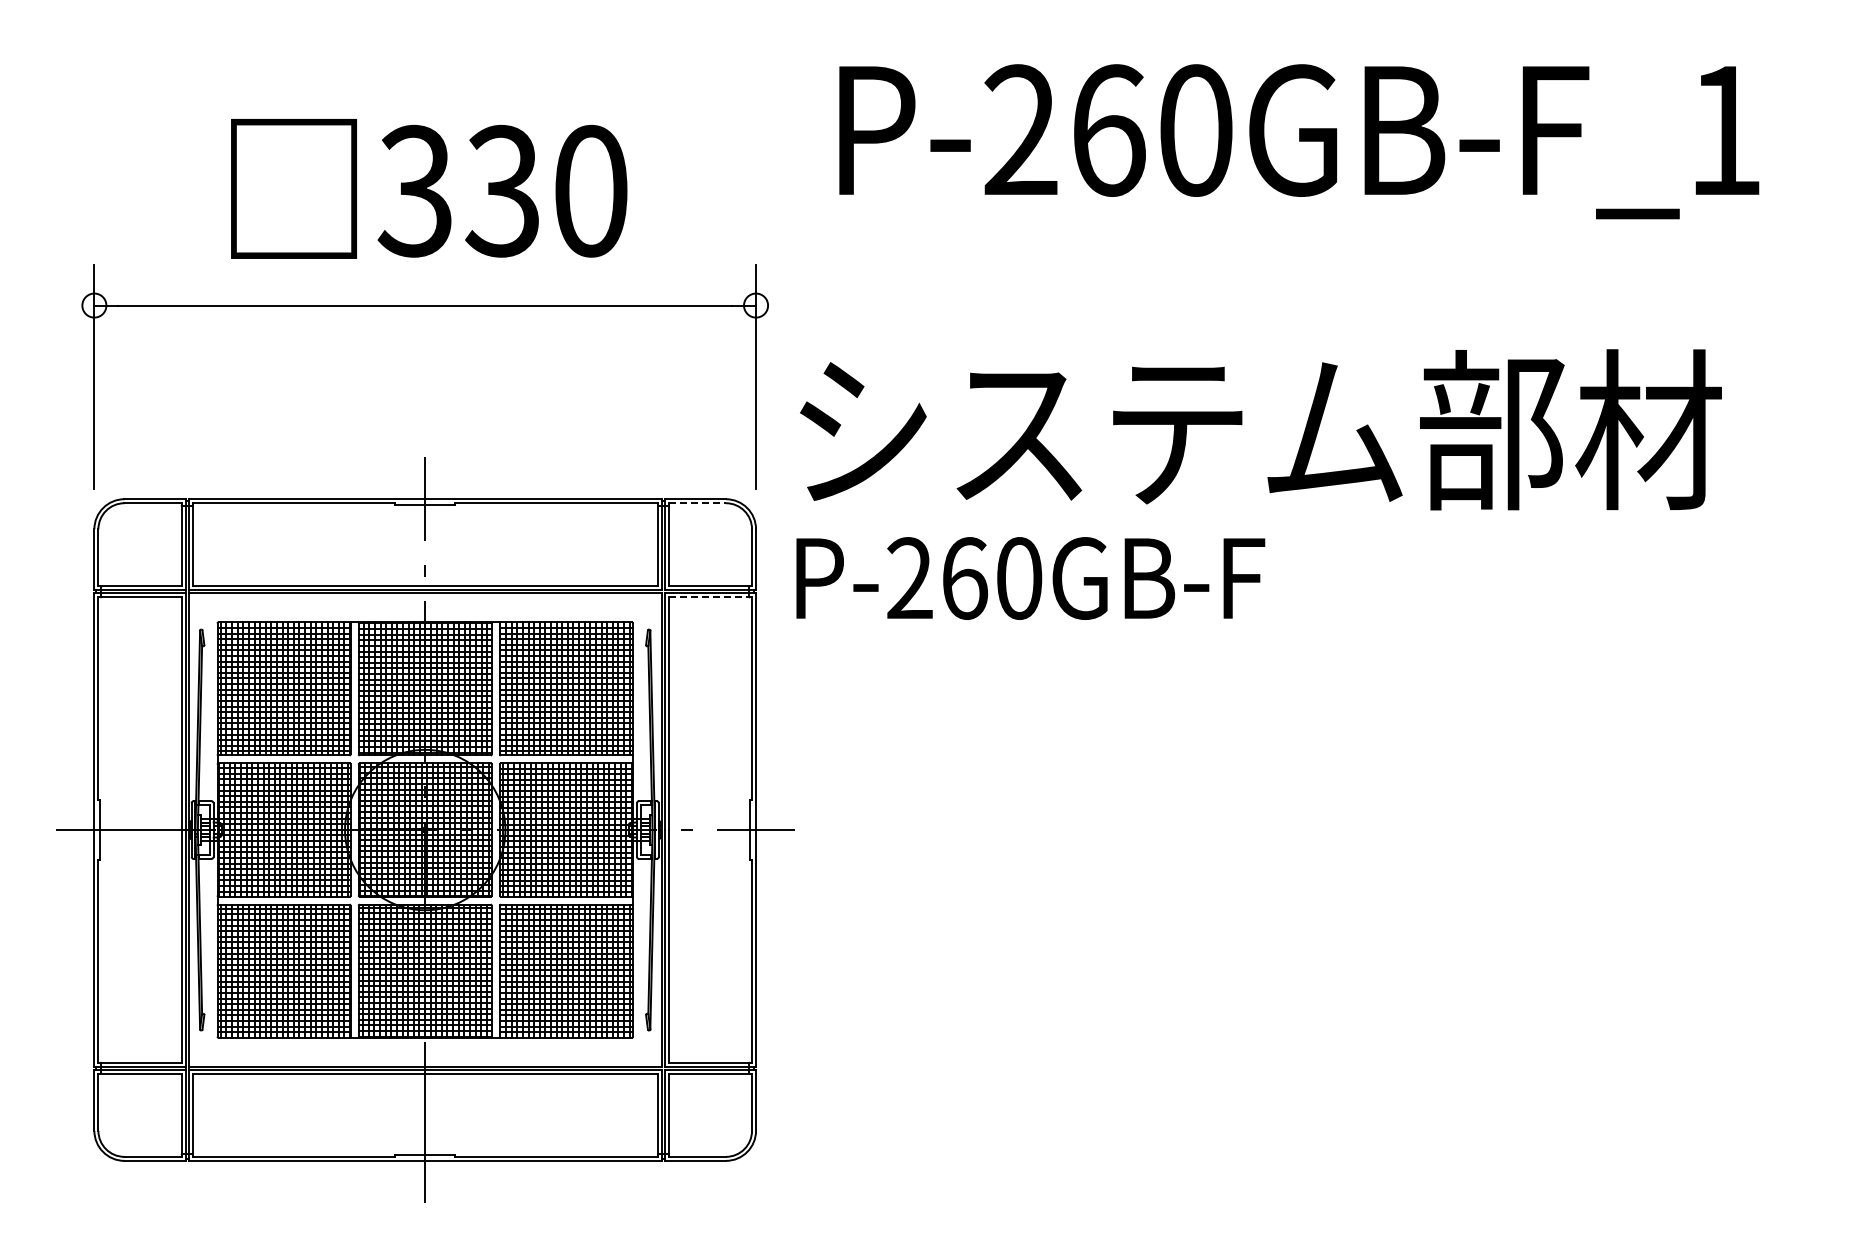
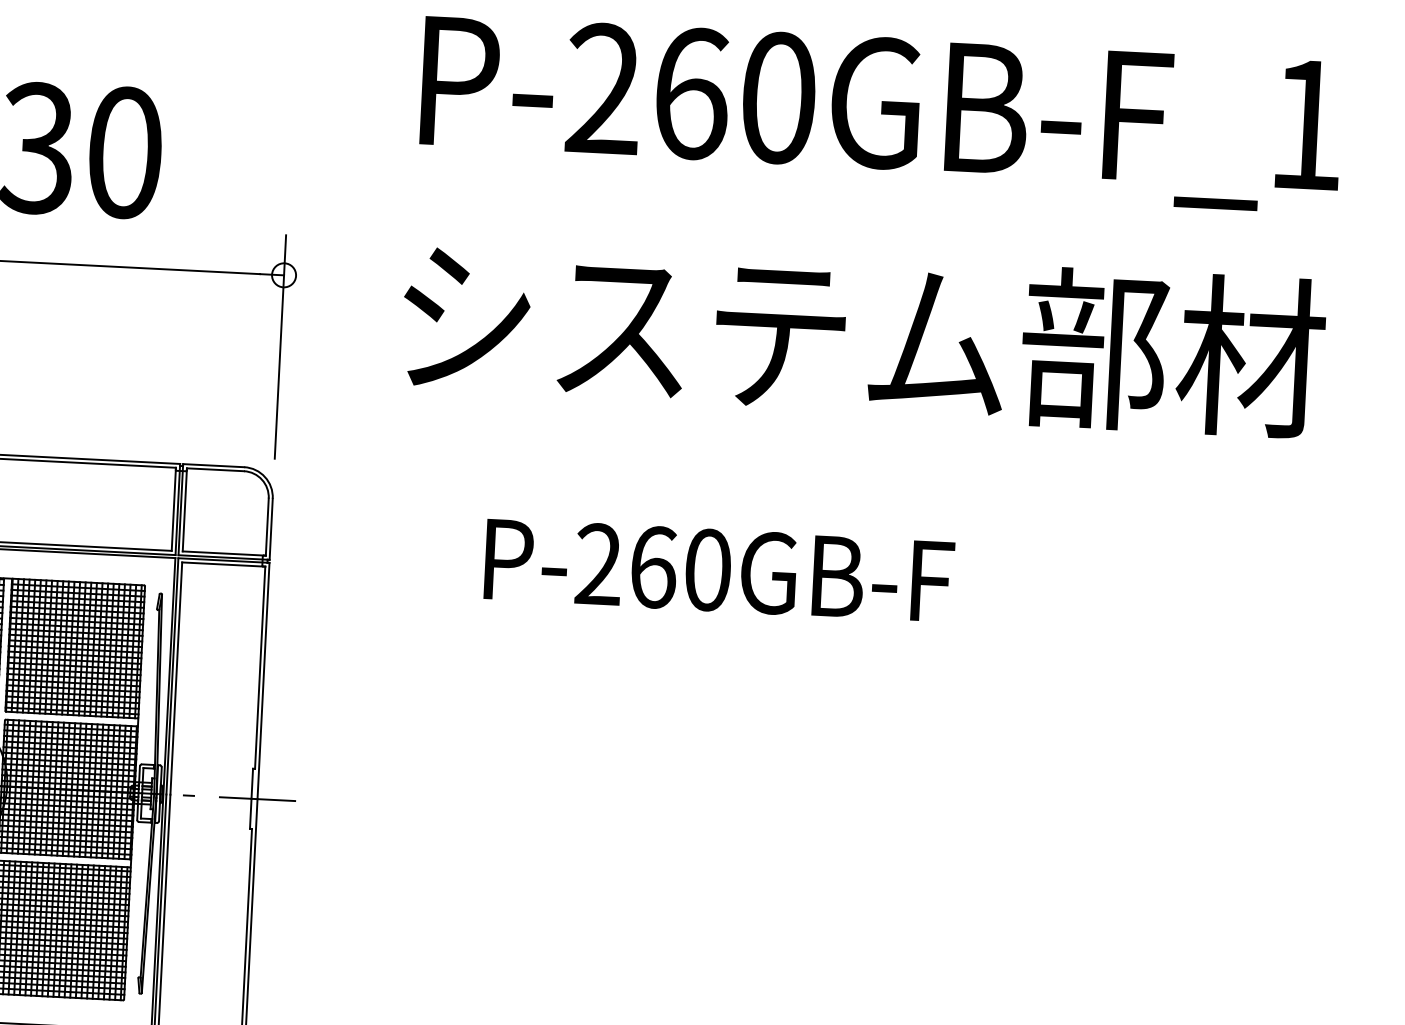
text: (1299, 141) -> (881, 114), moved
text: (1260, 429) -> (863, 336), moved
line: (697, 503) -> (215, 470), dashed -> solid
text: (1030, 578) -> (719, 570), moved
line: (710, 597) -> (223, 564), dashed -> solid

